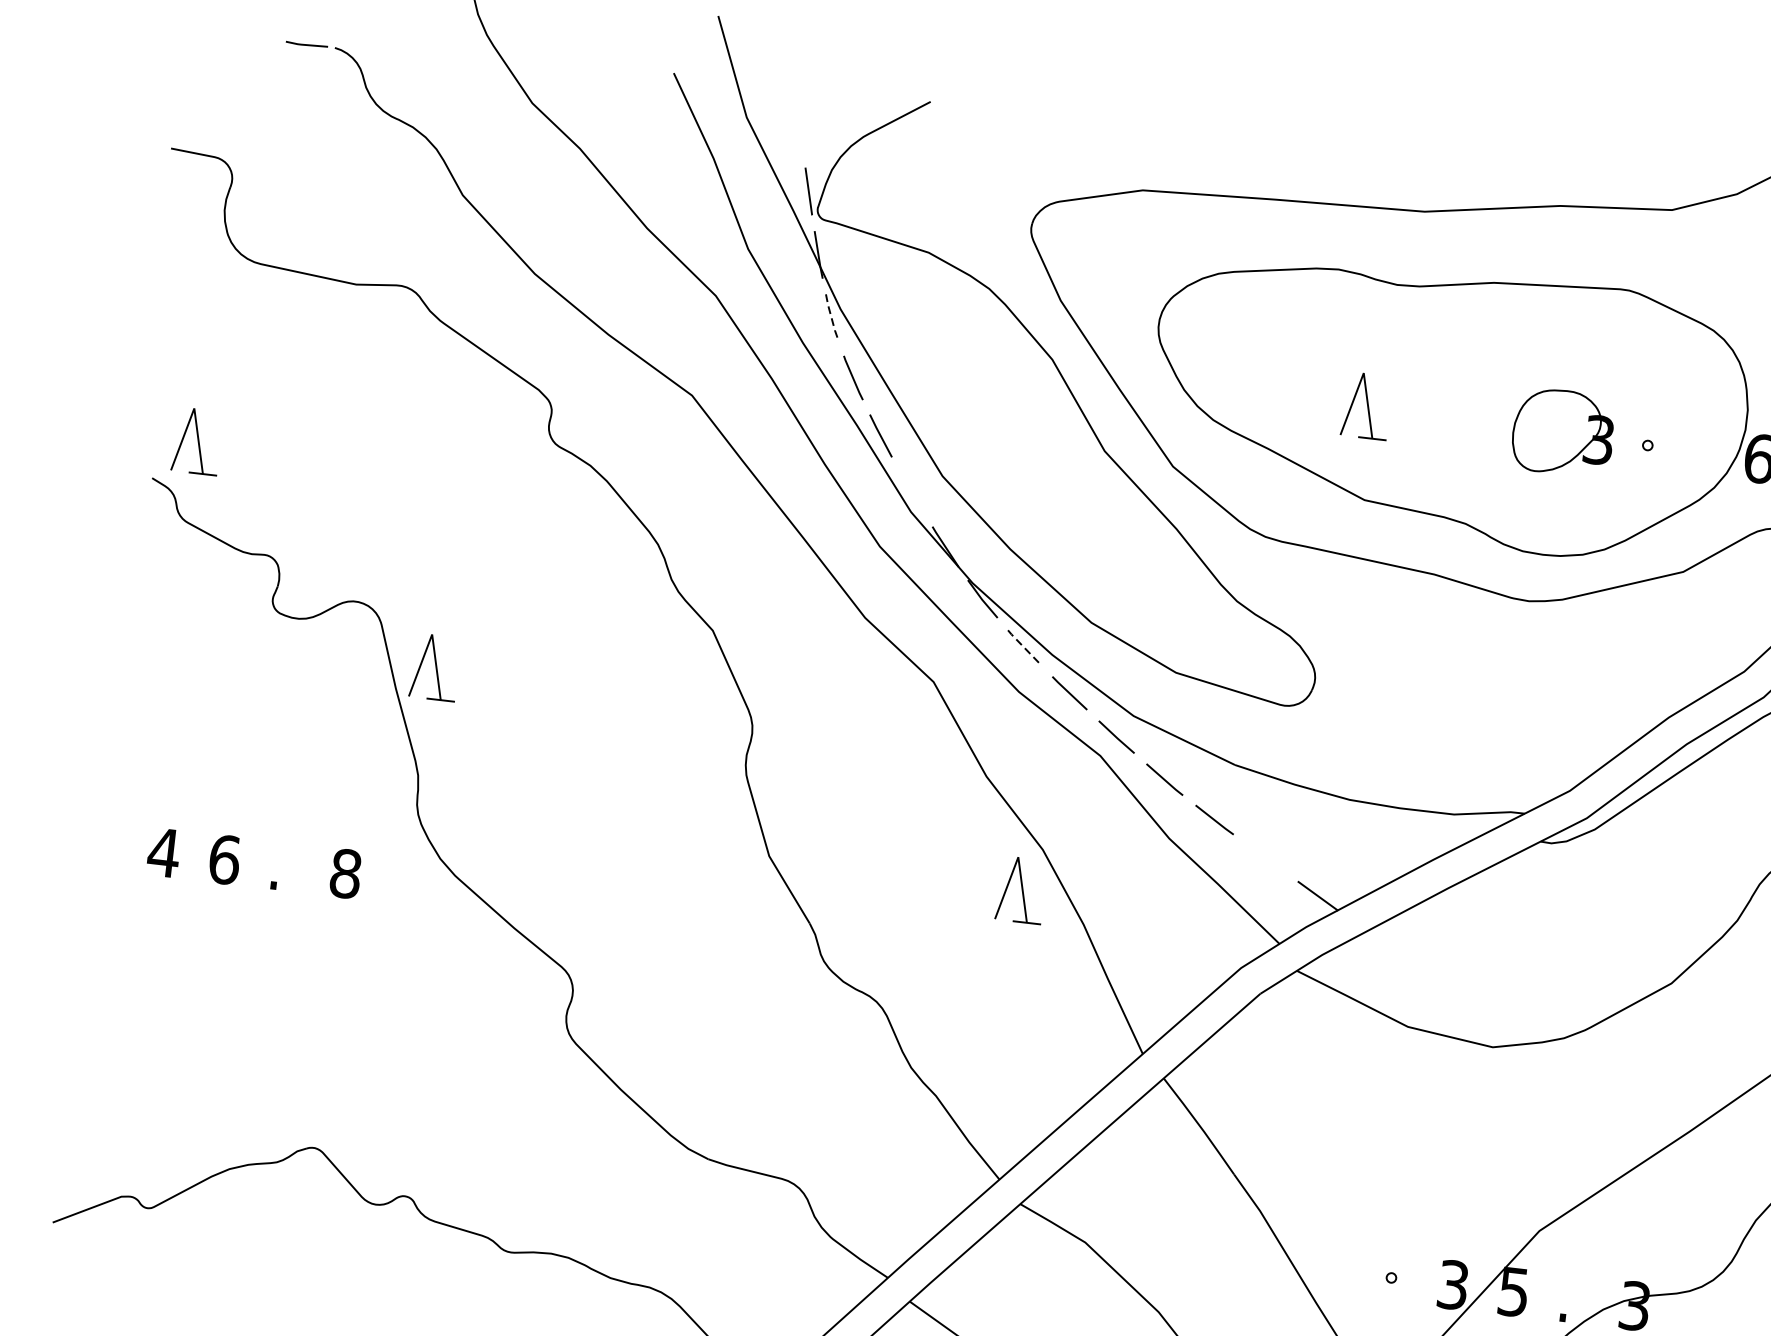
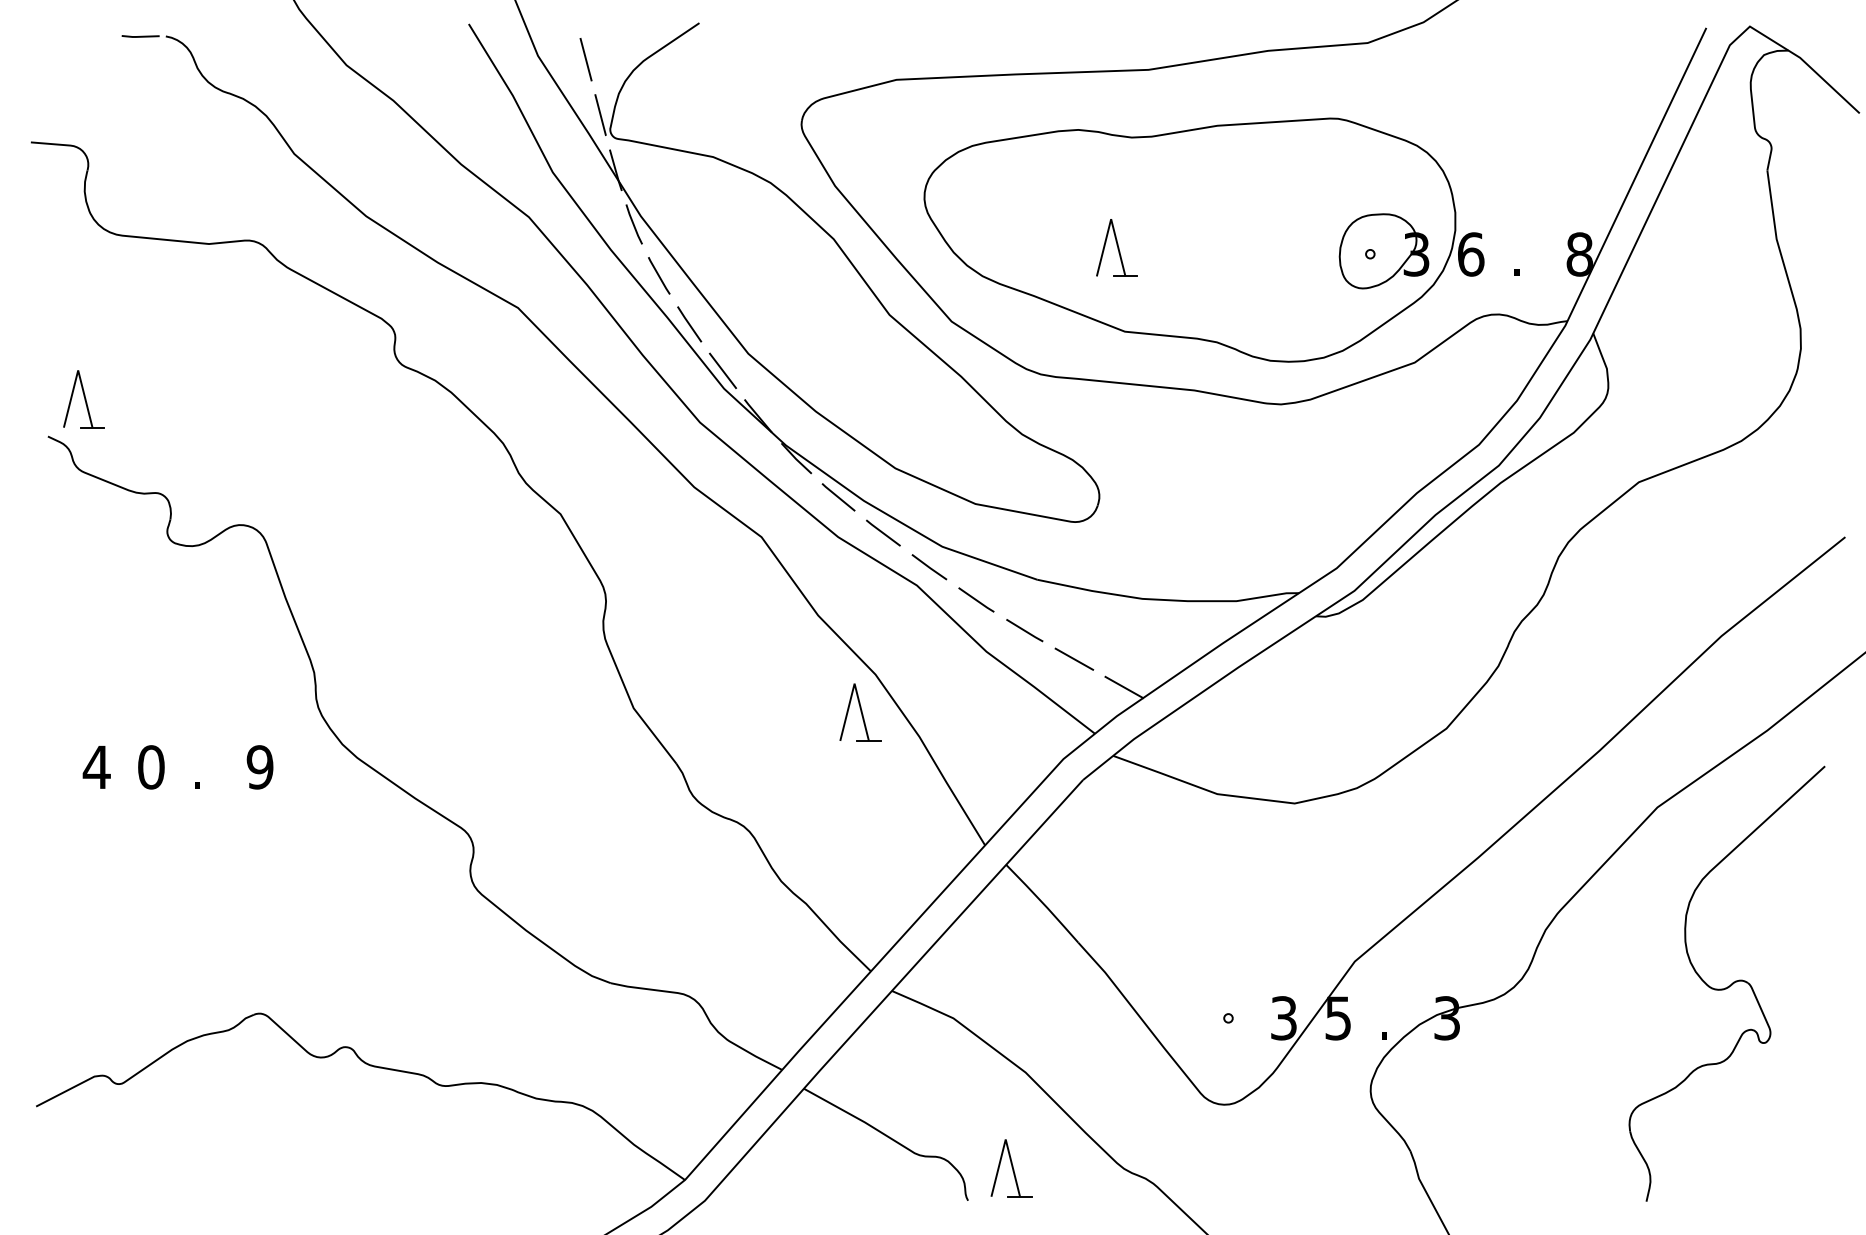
line: (799, 127) -> (585, 59), added
line: (831, 318) -> (633, 225), dashed -> solid
part: (1562, 432) -> (1383, 251), moved
line: (912, 491) -> (723, 370), added
line: (1024, 647) -> (838, 497), dashed -> solid
part: (434, 667) -> (317, 575), removed
line: (1266, 857) -> (1074, 658), added
text: (224, 859) -> (151, 767), 6 -> 0
text: (345, 873) -> (259, 767), 8 -> 9

